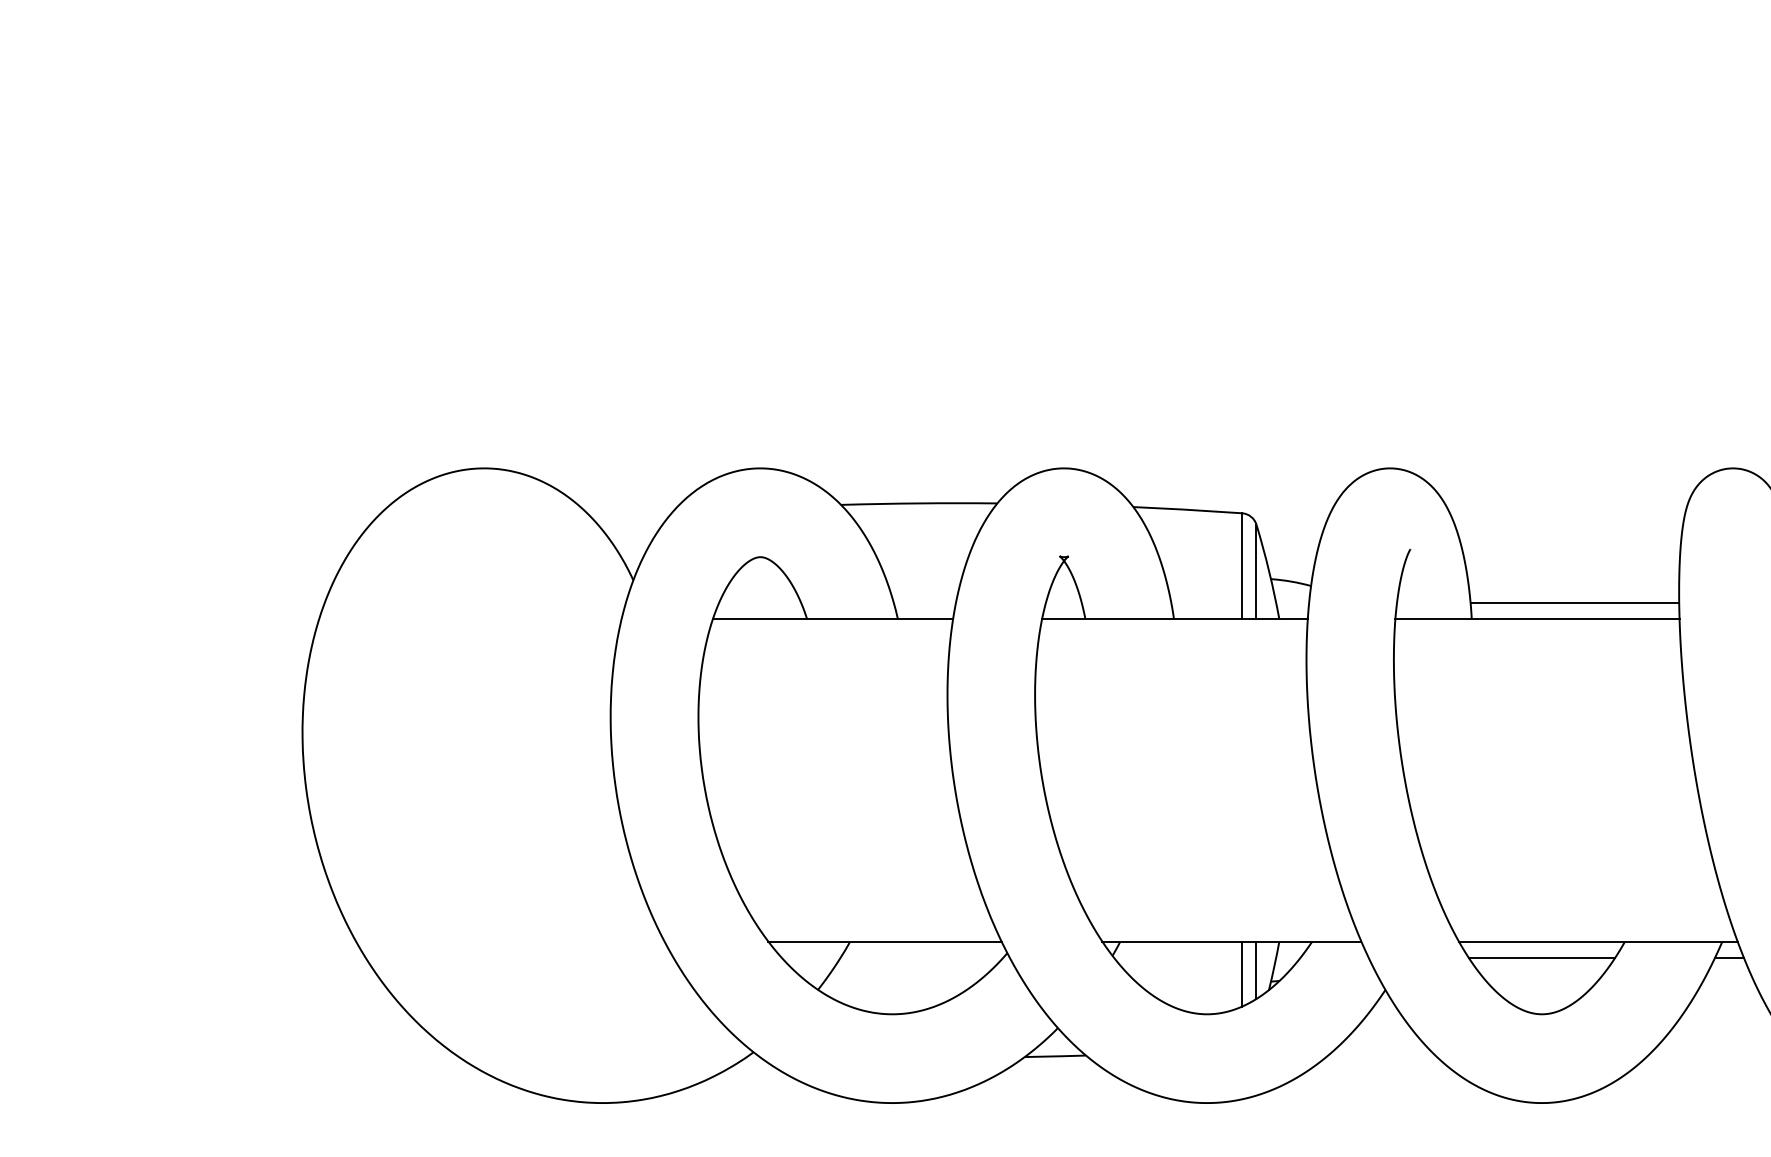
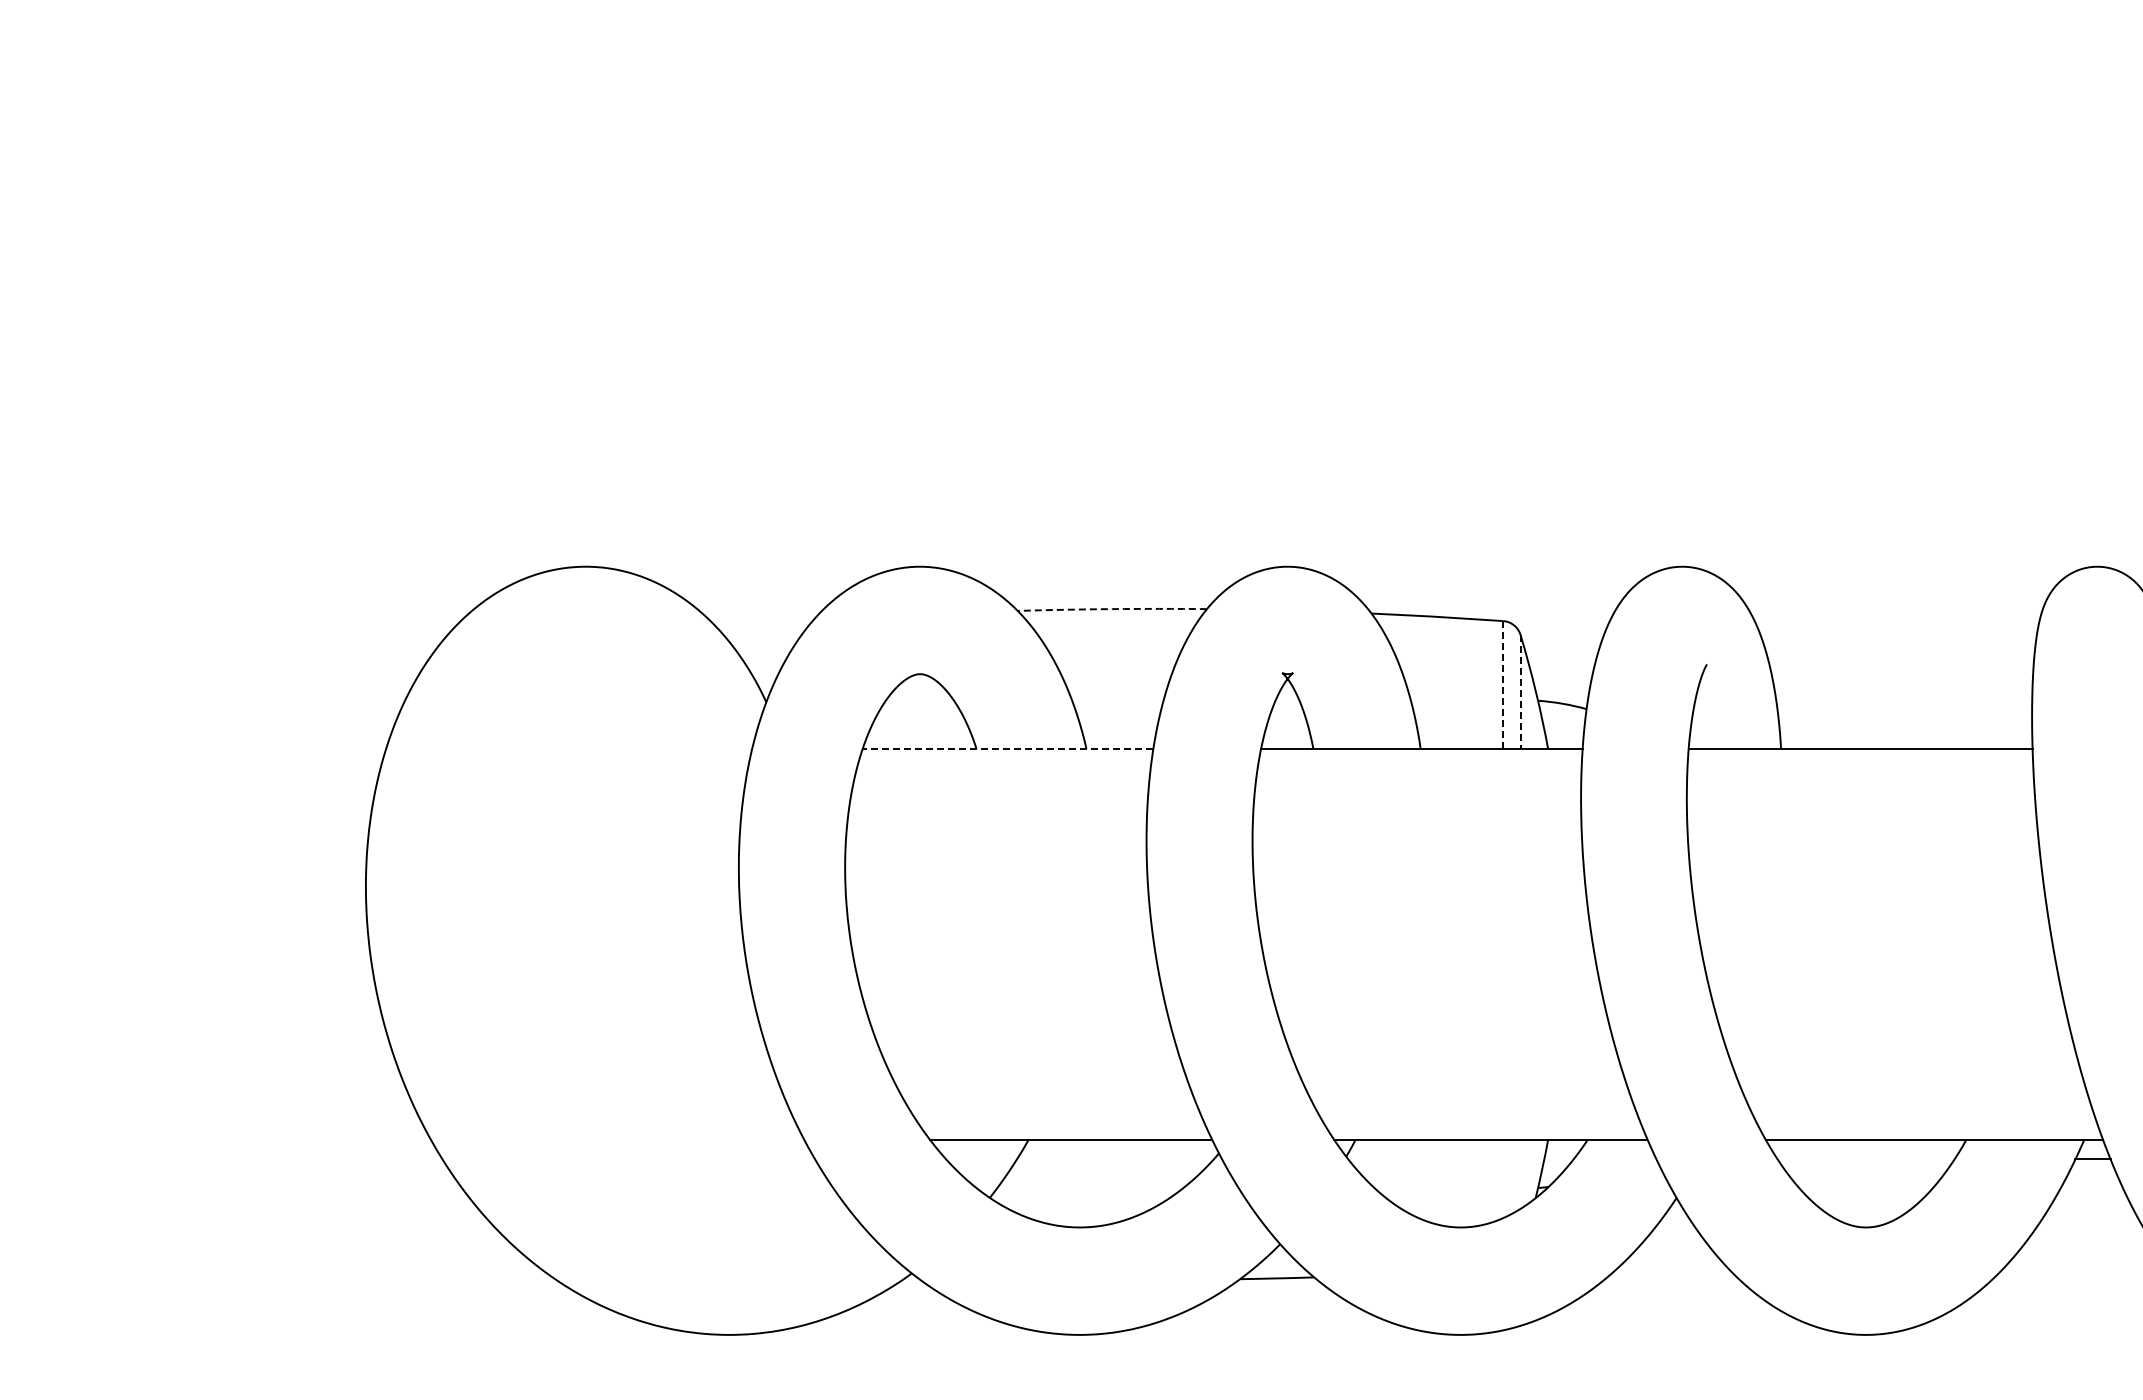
arc: (919, 503) -> (1112, 609), solid -> dashed
line: (1242, 566) -> (1503, 685), solid -> dashed
line: (1256, 572) -> (1520, 692), solid -> dashed
line: (1574, 602) -> (1905, 729), removed
line: (832, 619) -> (1007, 749), solid -> dashed
line: (1541, 958) -> (1865, 1159), removed
line: (1256, 970) -> (1520, 1174), removed
line: (1242, 973) -> (1503, 1178), removed

